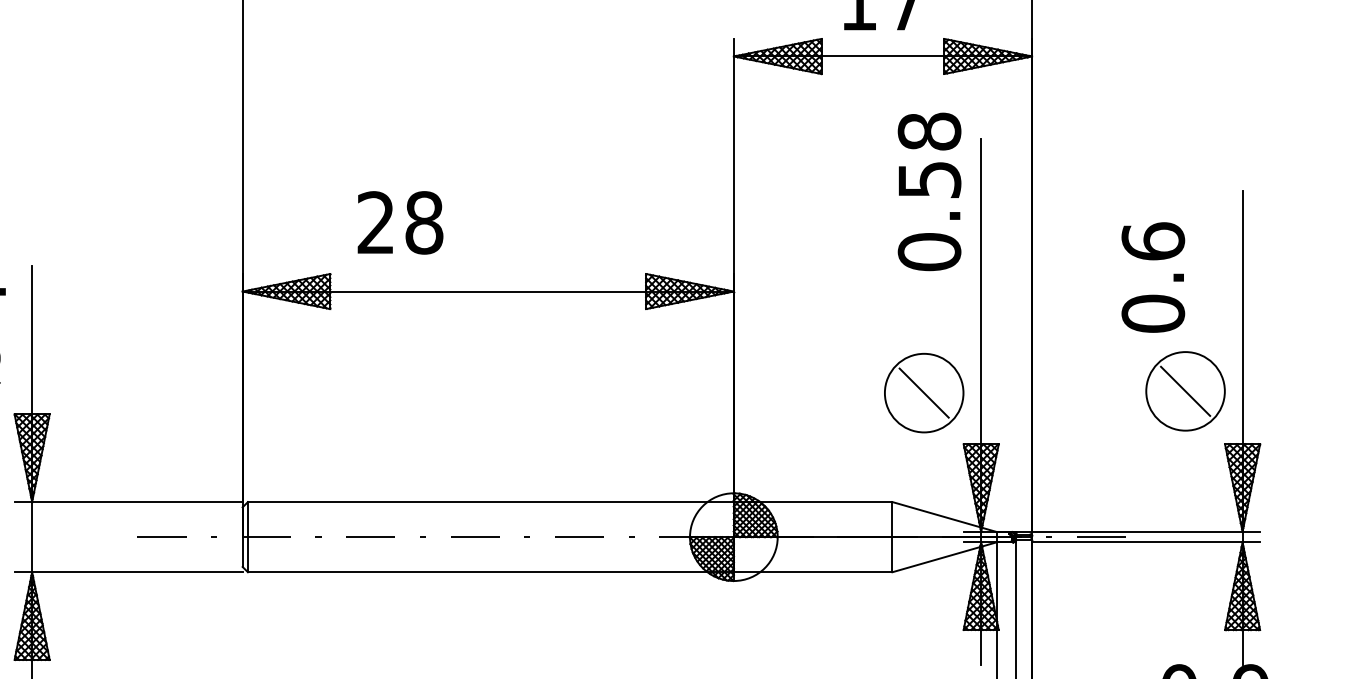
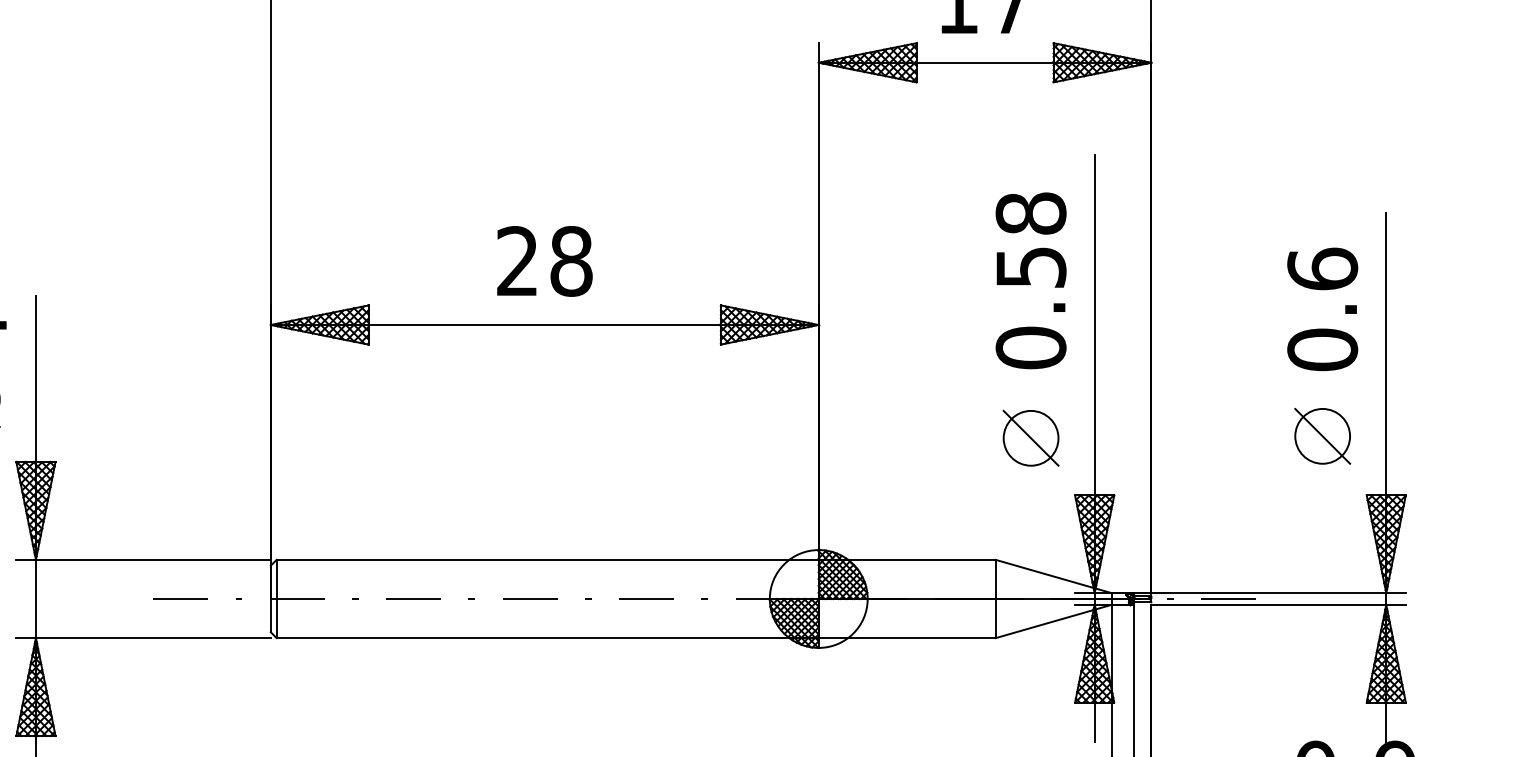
text: (929, 191) -> (1030, 280), moved
text: (400, 222) -> (544, 261), moved
text: (1153, 277) -> (1322, 309), moved
circle: (1185, 390) -> (1322, 435), size x0.62
circle: (923, 392) -> (1030, 437), size x0.62

